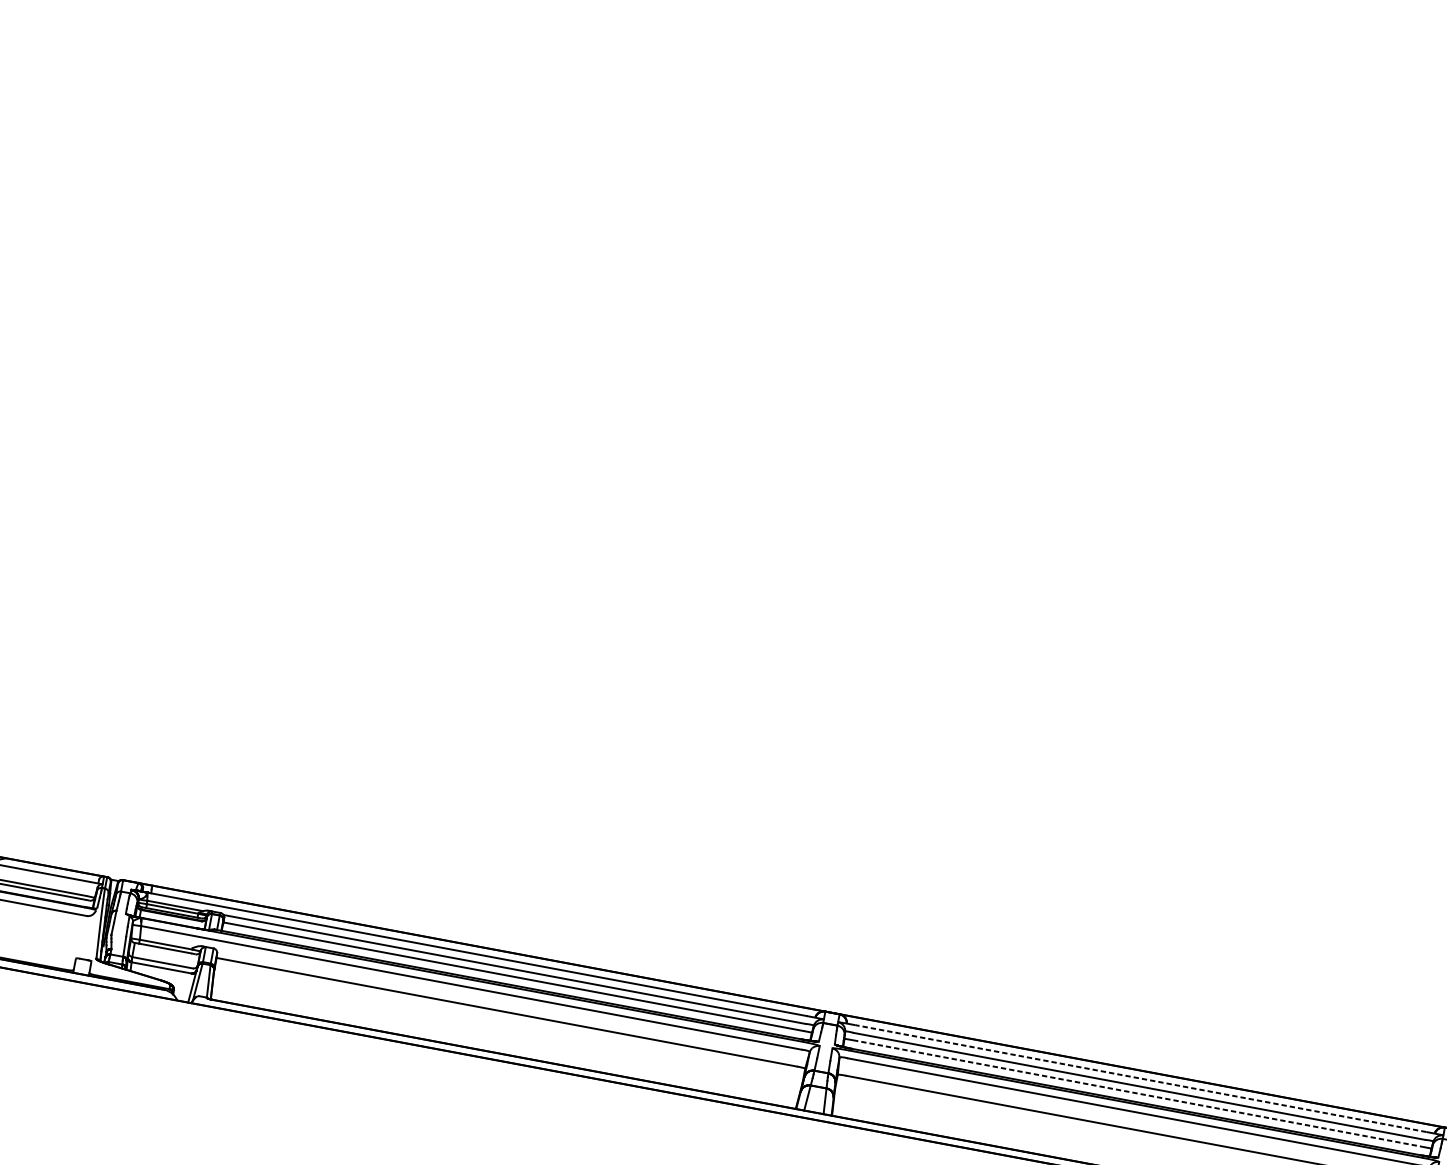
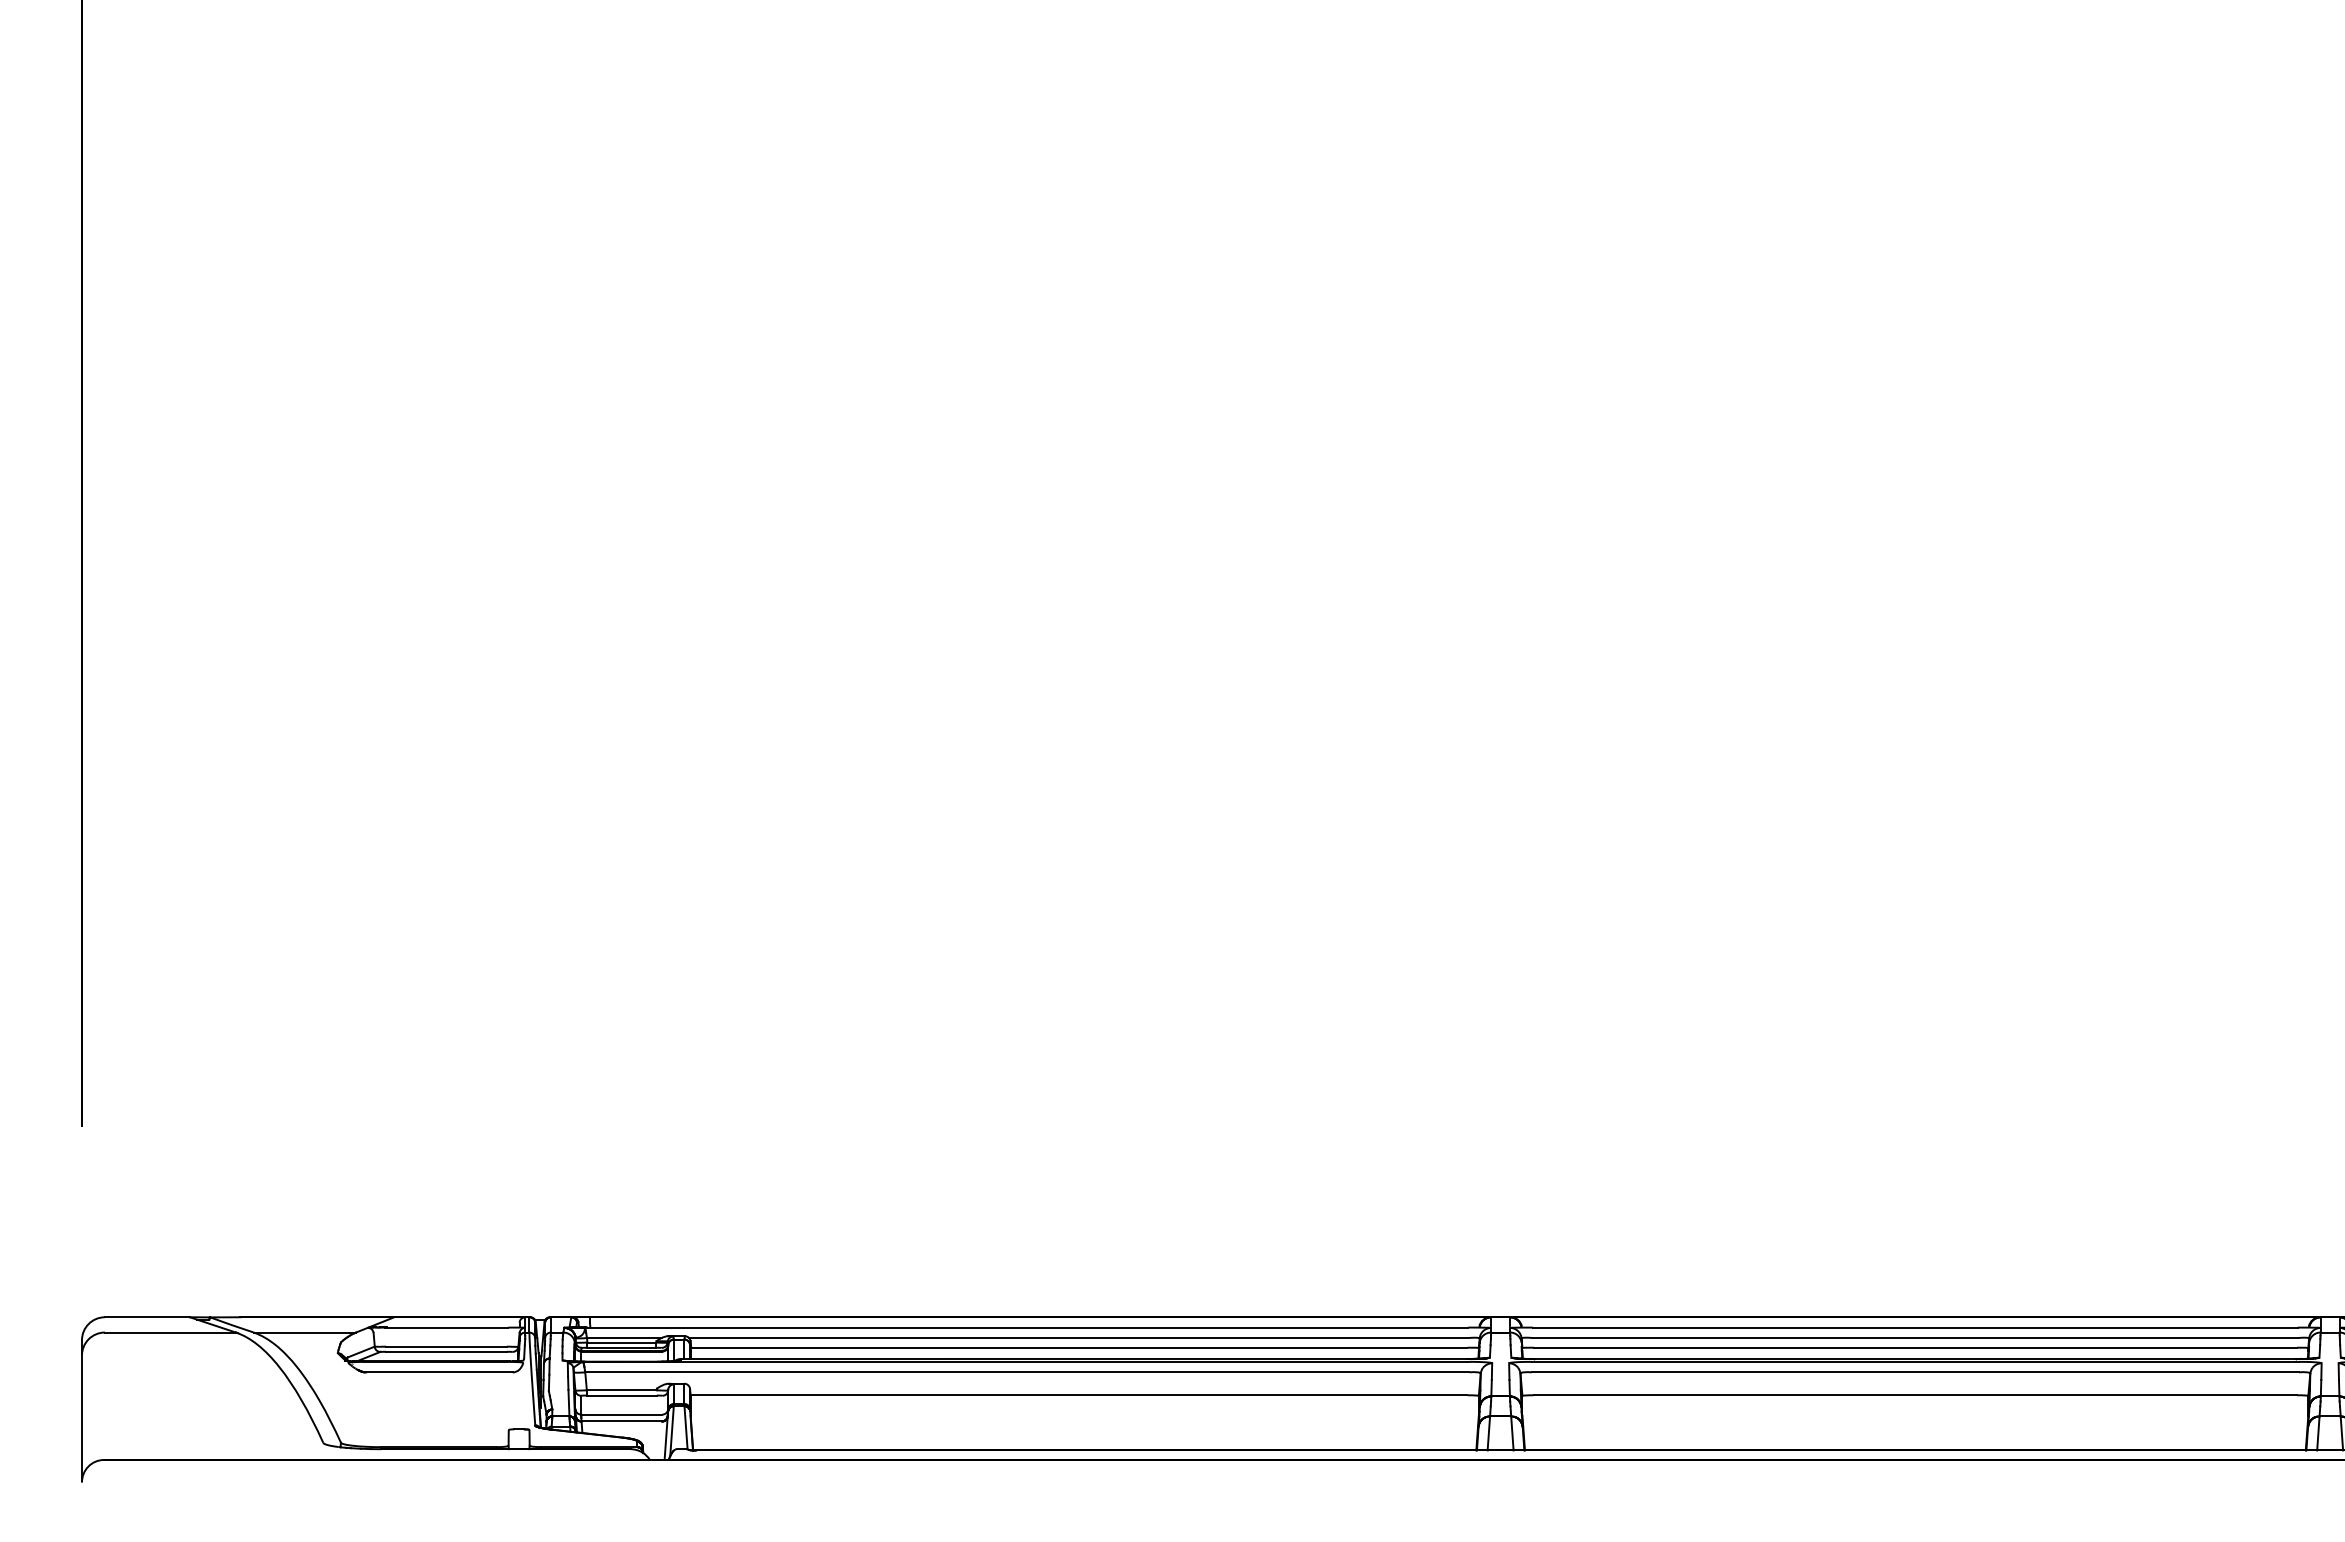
line: (1140, 1078) -> (1914, 1327), dashed -> solid
line: (1138, 1093) -> (1915, 1347), dashed -> solid

